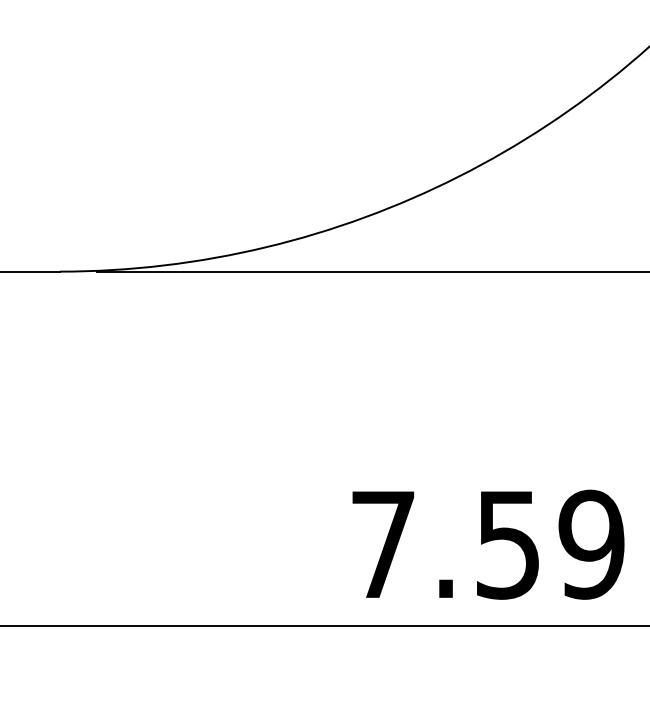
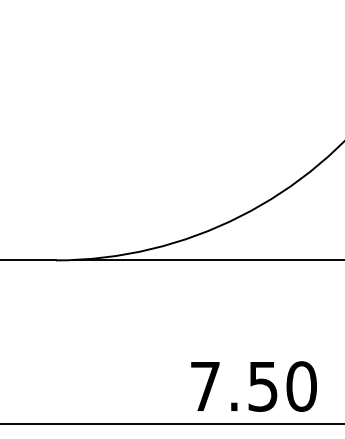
text: (591, 544) -> (301, 386), 7.59 -> 7.50

